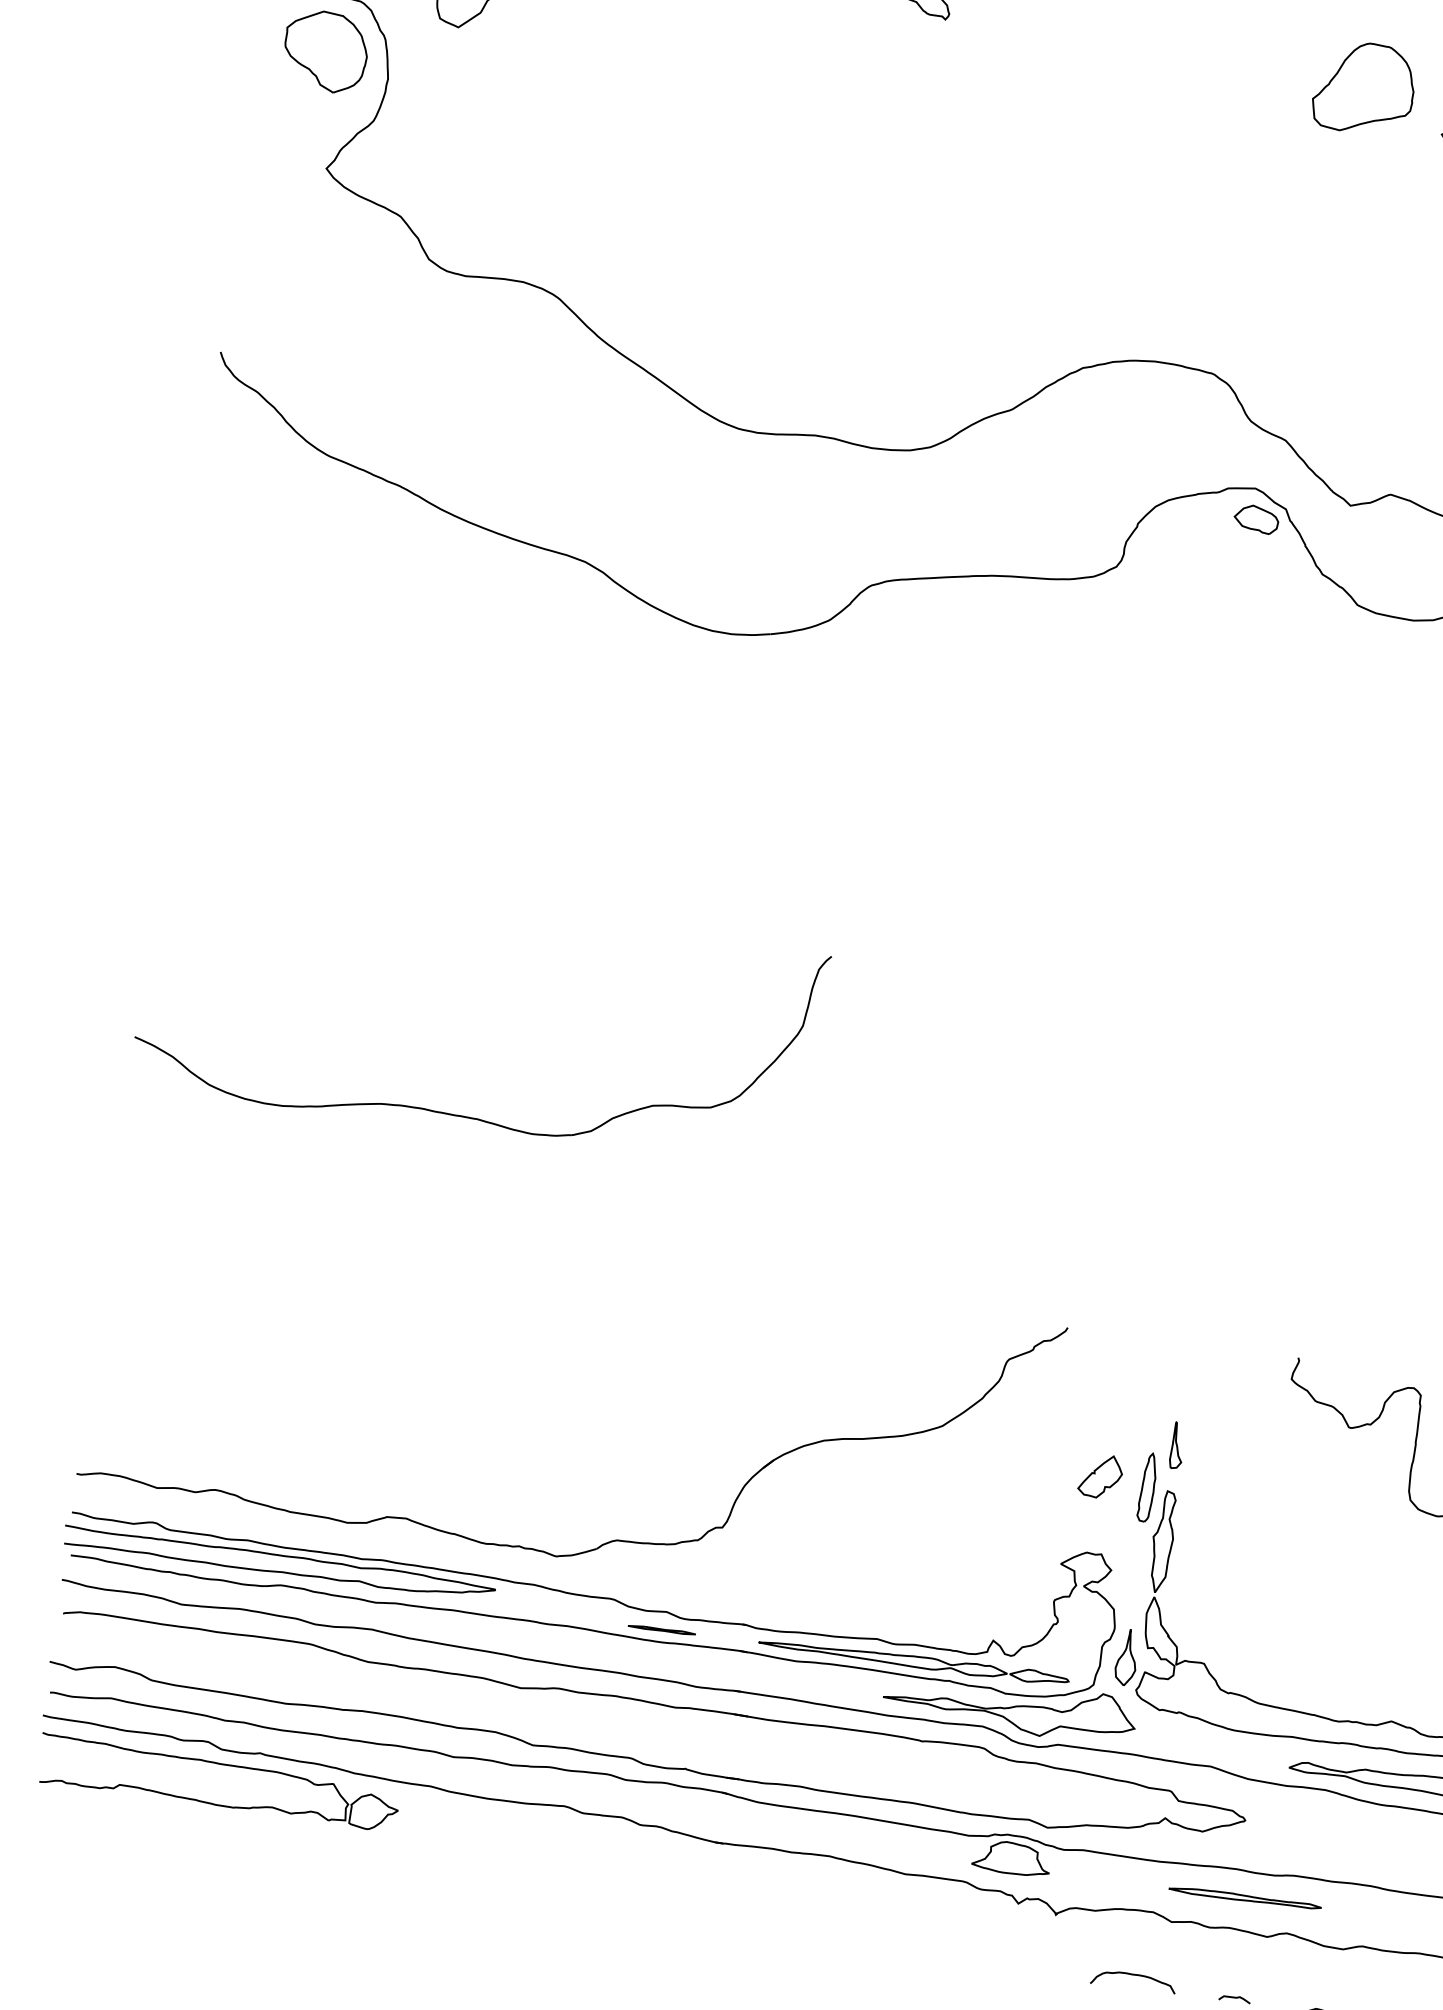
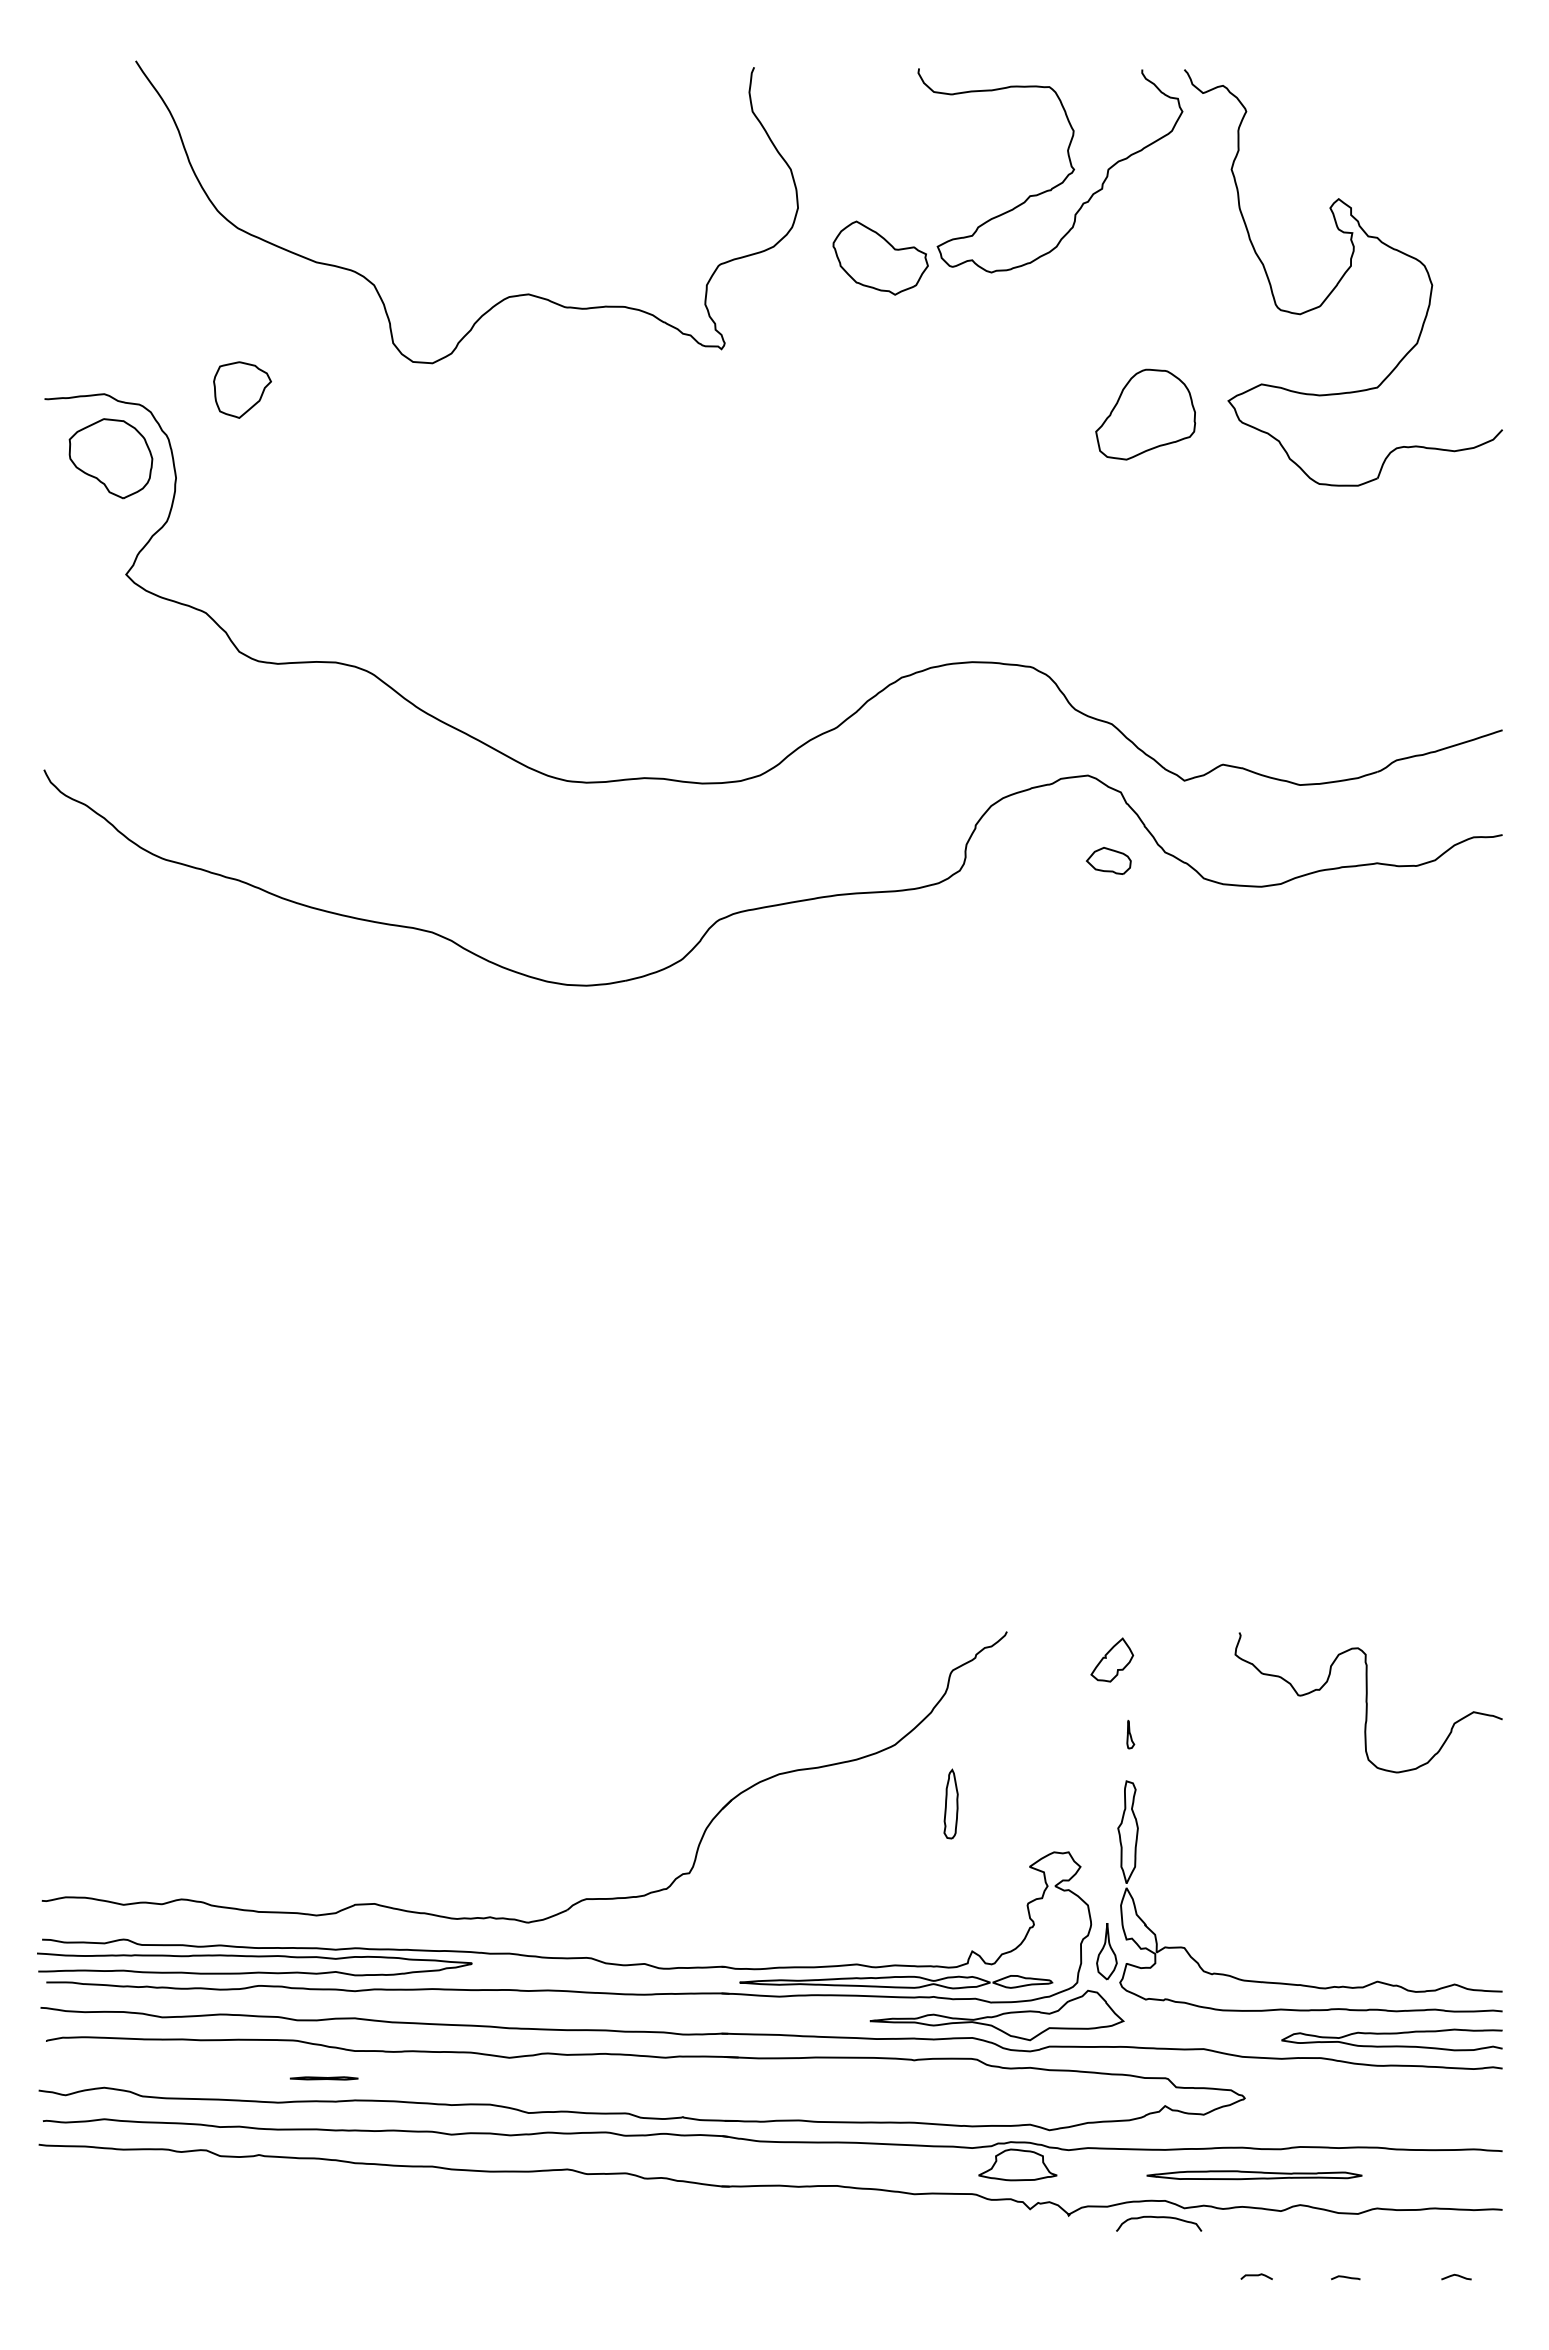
part: (1364, 87) -> (1145, 414), moved
part: (1256, 518) -> (1108, 860), moved
part: (460, 1114) -> (377, 1496), removed
part: (1177, 1445) -> (1130, 1734), size x0.6
part: (1101, 1475) -> (1112, 1659), moved
part: (1147, 1486) -> (950, 1803), moved
line: (661, 1629) -> (323, 2078), moved
part: (220, 1764) -> (221, 2171), removed
part: (1245, 1897) -> (1254, 2174), size x1.4
curve: (1134, 1976) -> (1159, 2218), moved

